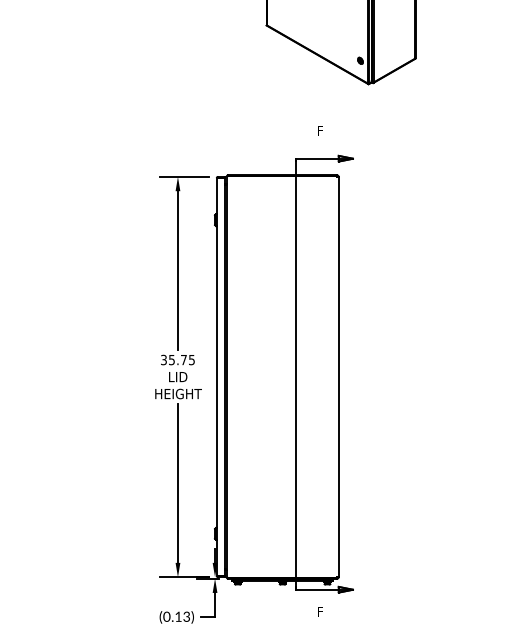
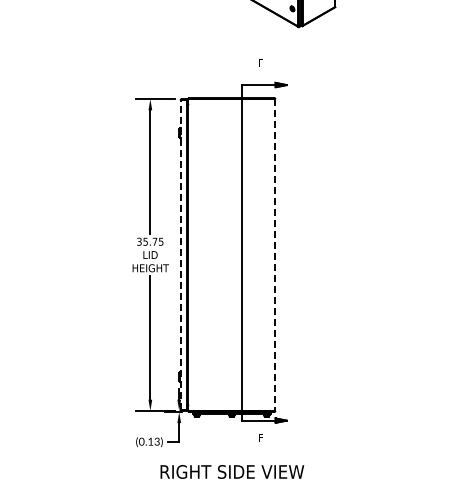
line: (216, 377) -> (180, 255), solid -> dashed
line: (338, 377) -> (275, 255), solid -> dashed

